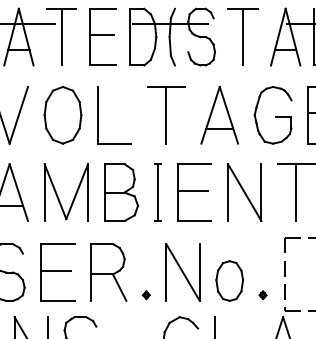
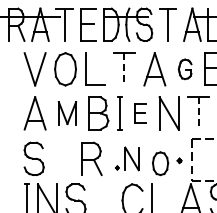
line: (166, 115) -> (124, 69), solid -> dashed
part: (271, 115) -> (184, 69), size x0.6
part: (66, 192) -> (67, 113), size x0.7
part: (194, 192) -> (140, 113), size x0.6
line: (296, 192) -> (198, 113), solid -> dashed
part: (57, 271) -> (62, 158), removed
part: (171, 271) -> (127, 158), size x0.7
part: (263, 294) -> (179, 160), moved

